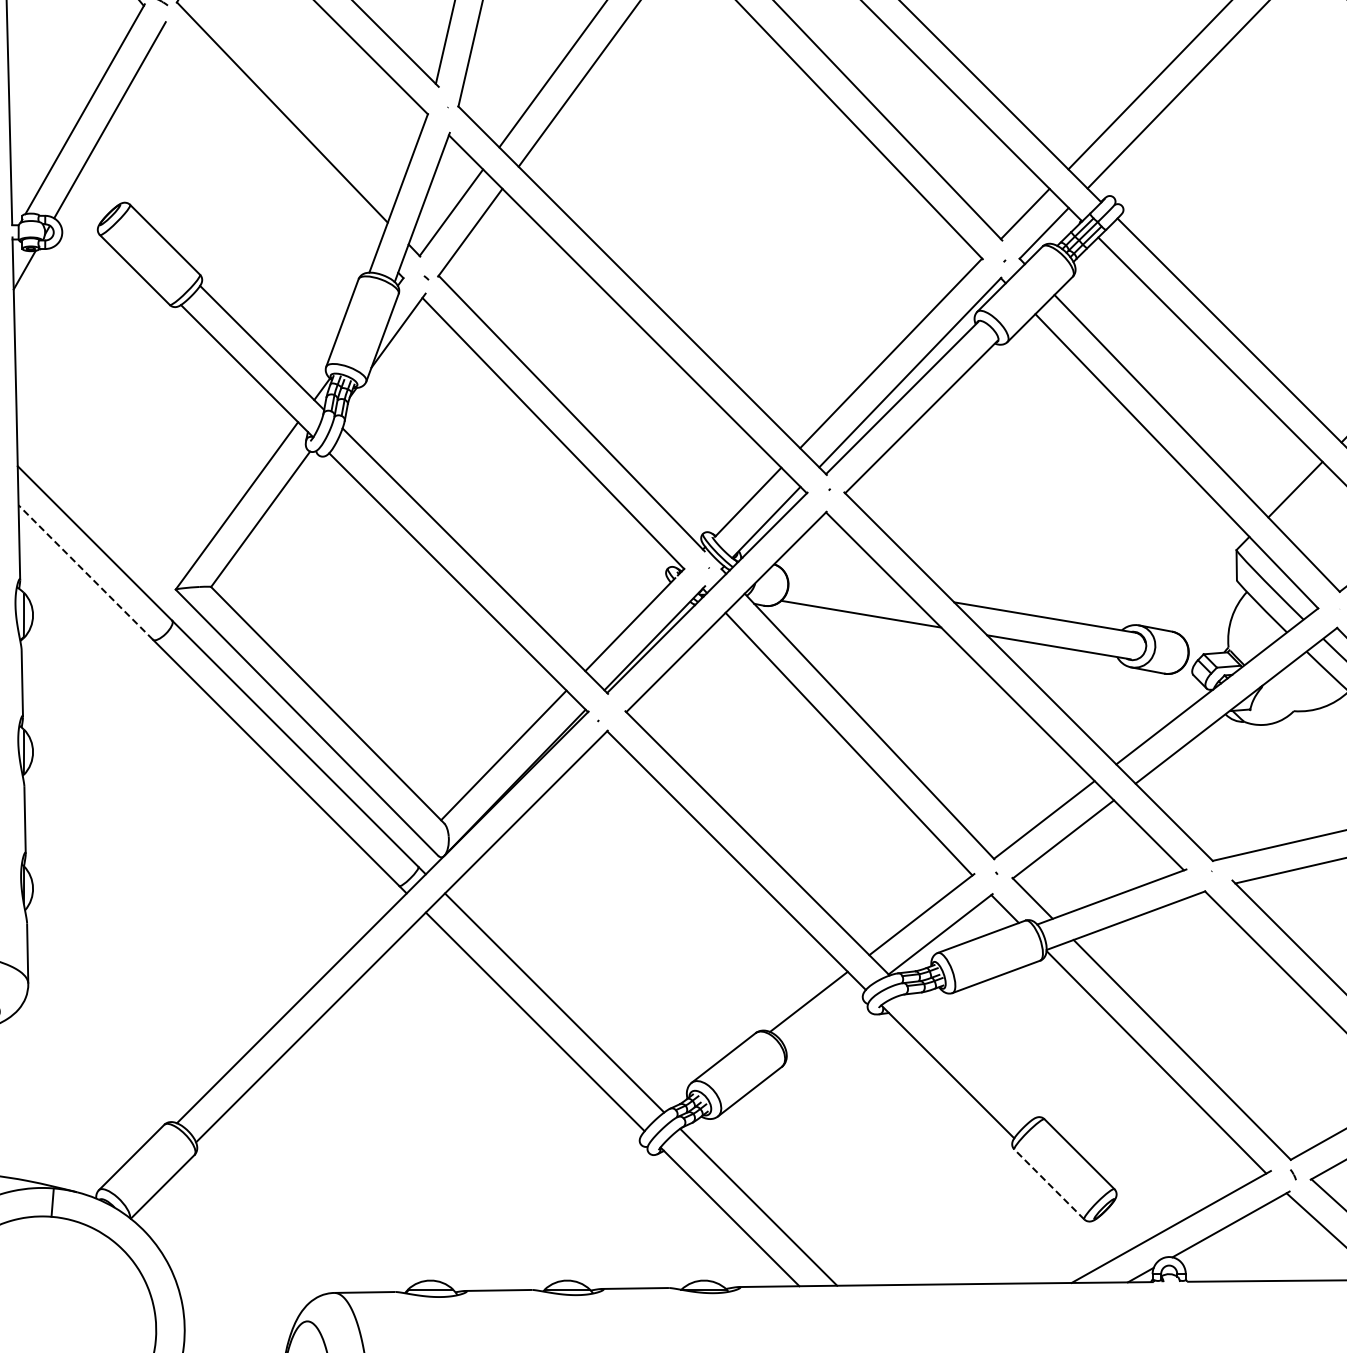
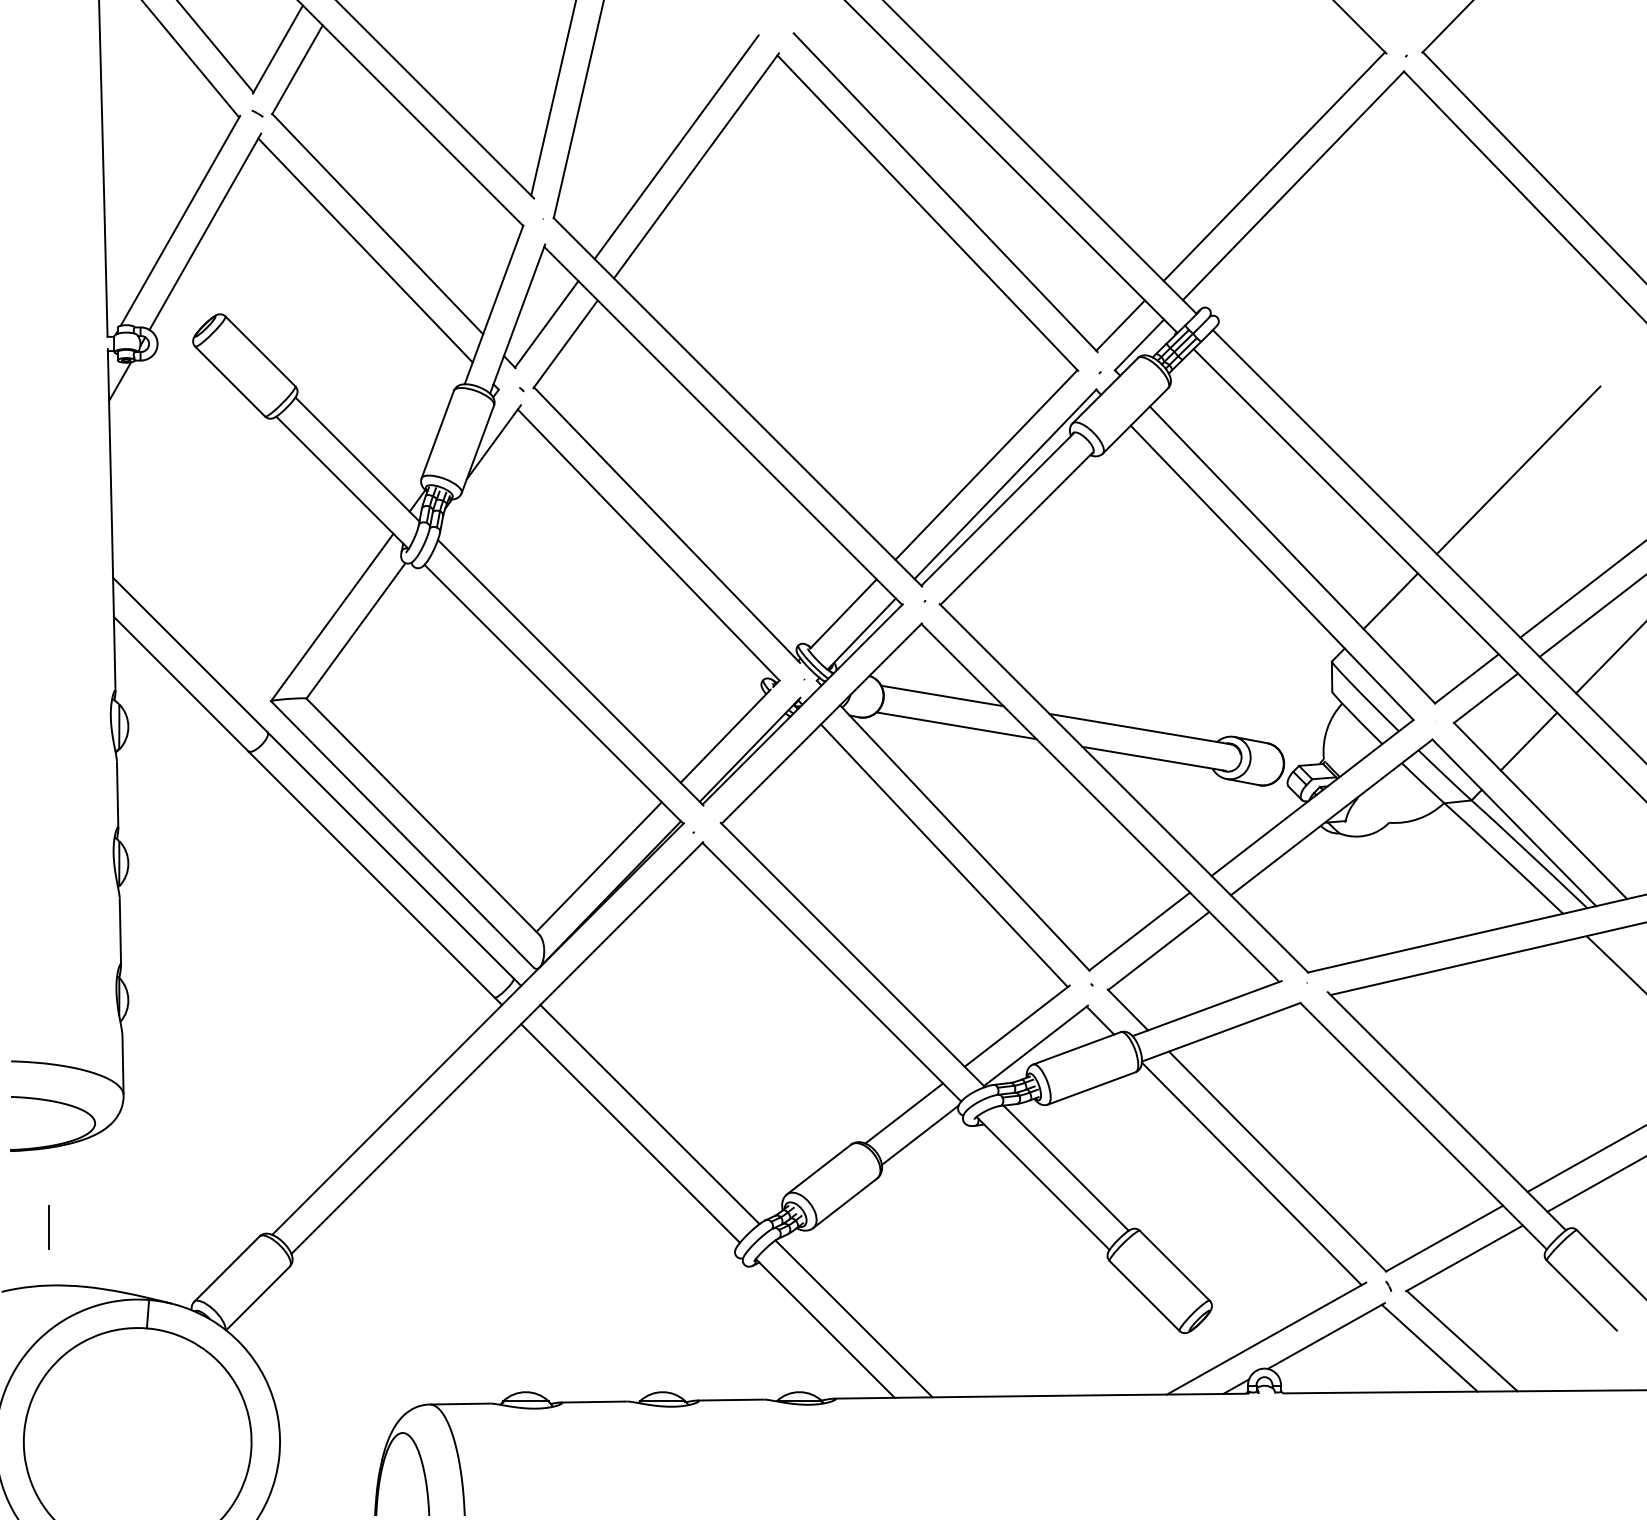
line: (270, 138) -> (365, 250), added
line: (85, 571) -> (180, 683), dashed -> solid
line: (847, 583) -> (942, 695), added
line: (824, 1022) -> (919, 1134), added
line: (970, 1055) -> (1065, 1167), added
line: (1049, 1183) -> (1144, 1295), dashed -> solid

